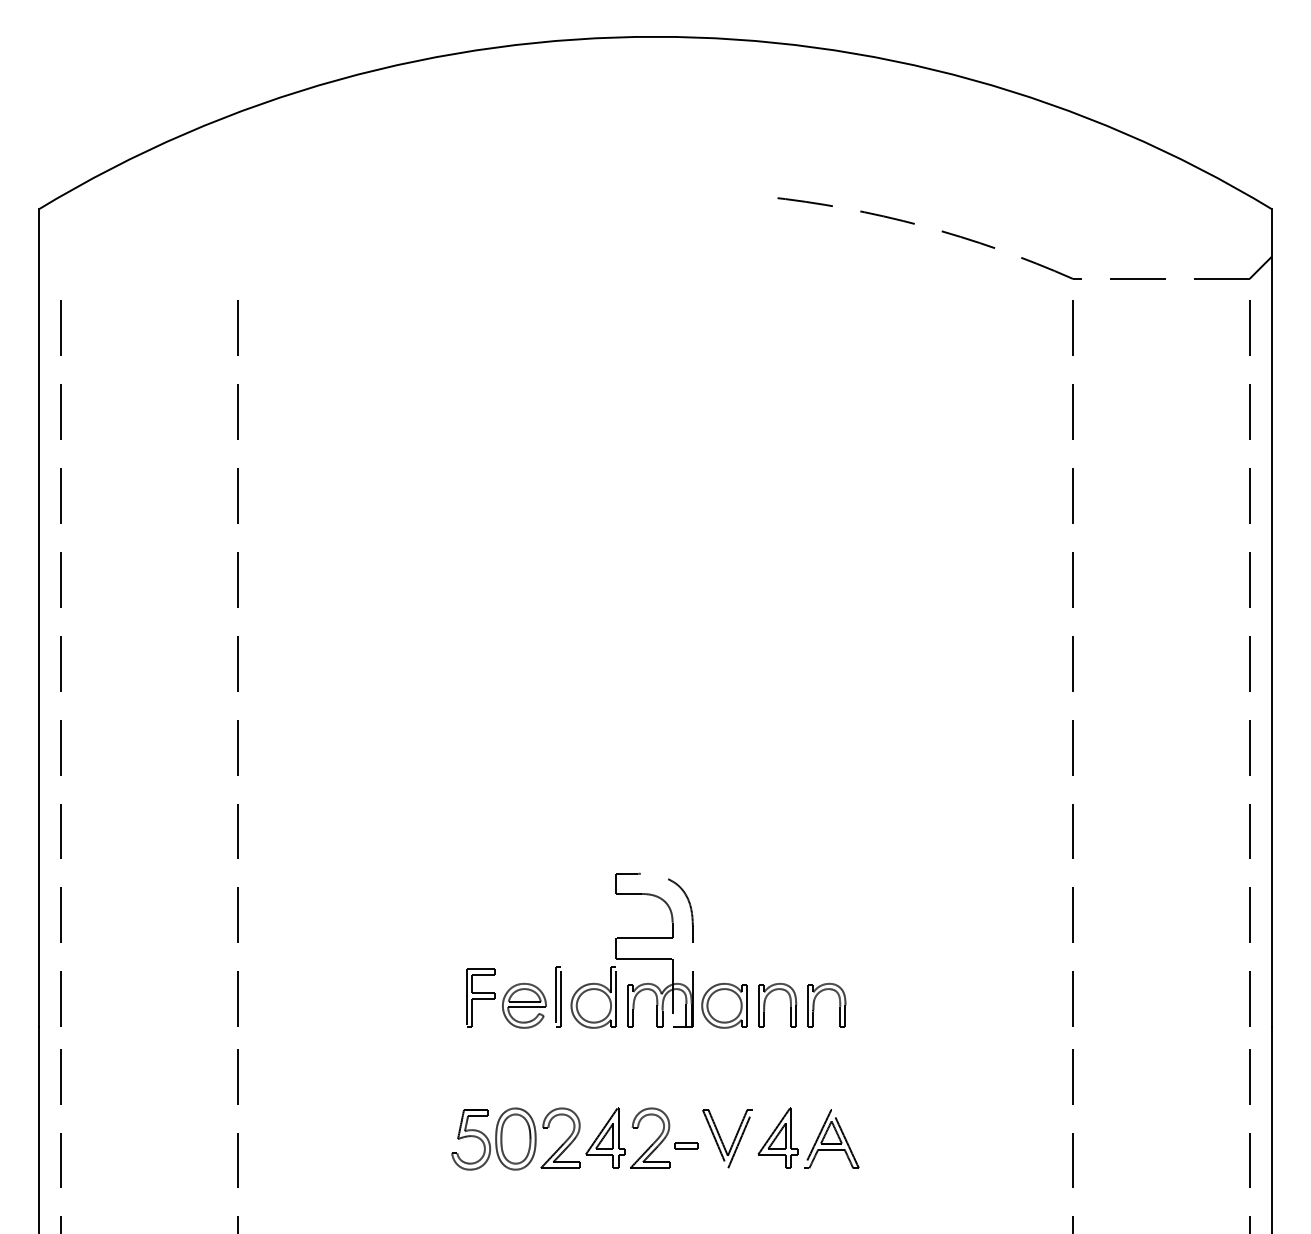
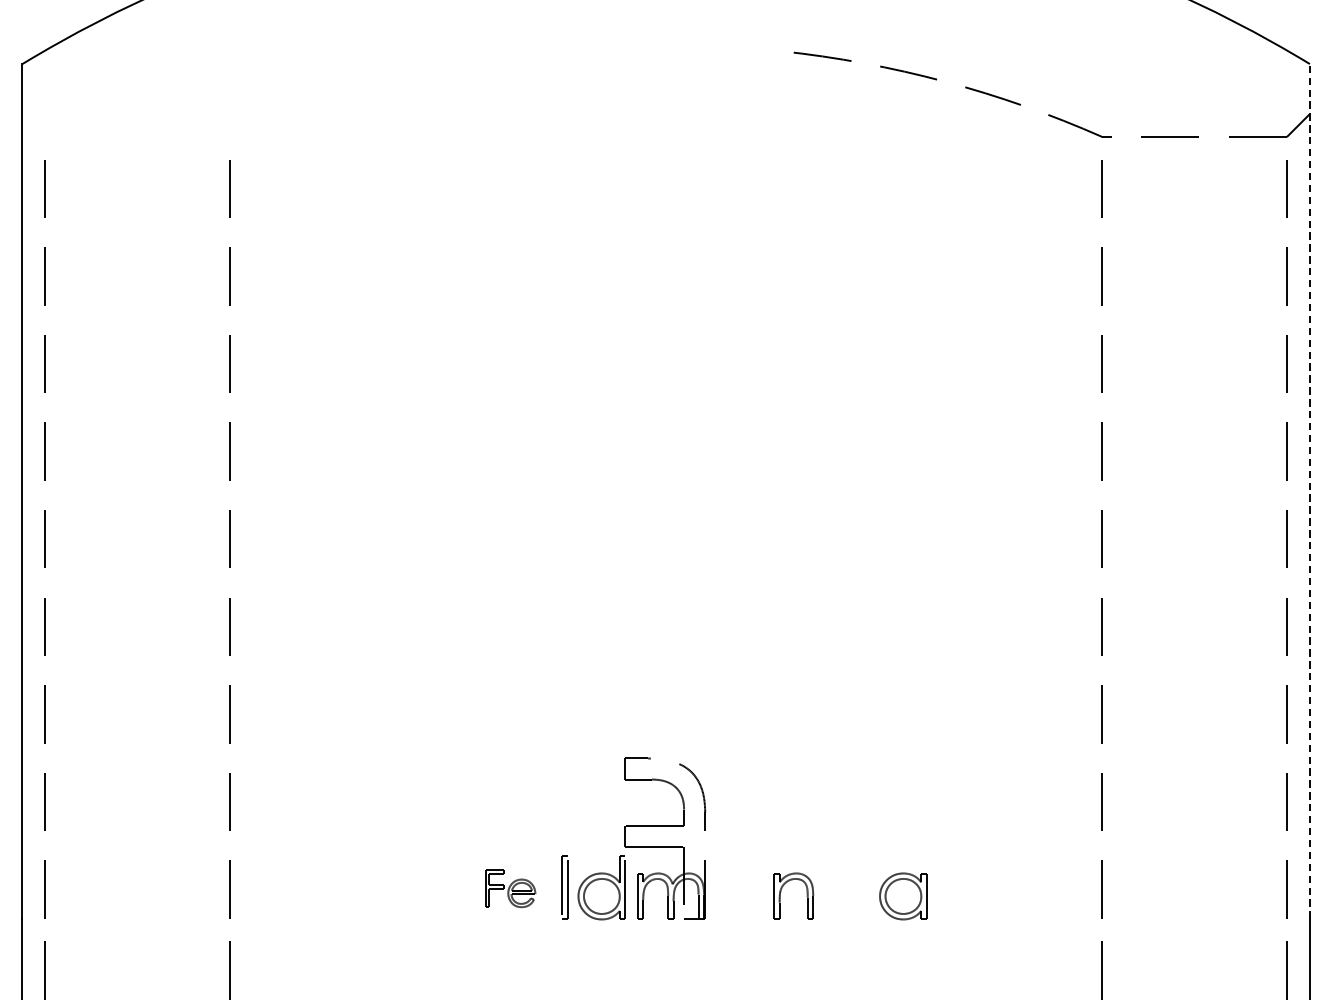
line: (1271, 617) -> (1309, 490), solid -> dashed
part: (506, 998) -> (510, 888), size x0.6
part: (815, 1000) -> (833, 890), removed
part: (724, 1005) -> (903, 896), moved

